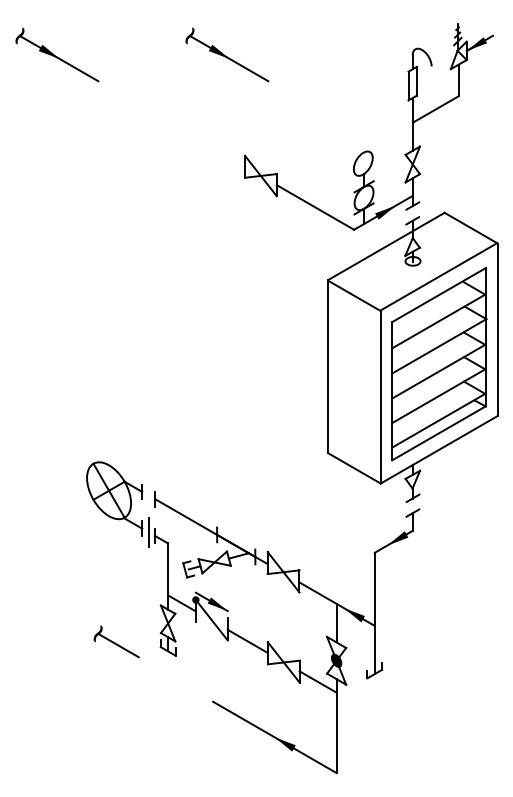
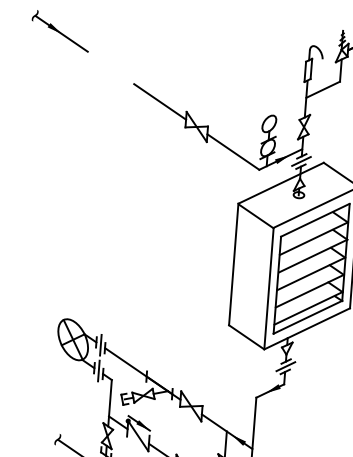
part: (227, 54) -> (179, 39), removed
line: (205, 144) -> (159, 101), added
line: (412, 213) -> (301, 161), added
line: (148, 495) -> (100, 345), added
line: (412, 505) -> (285, 366), added

